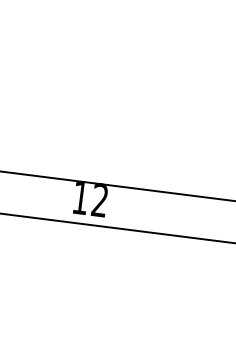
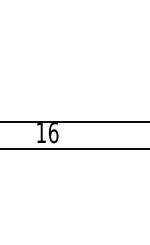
text: (99, 201) -> (53, 133), 12 -> 16

